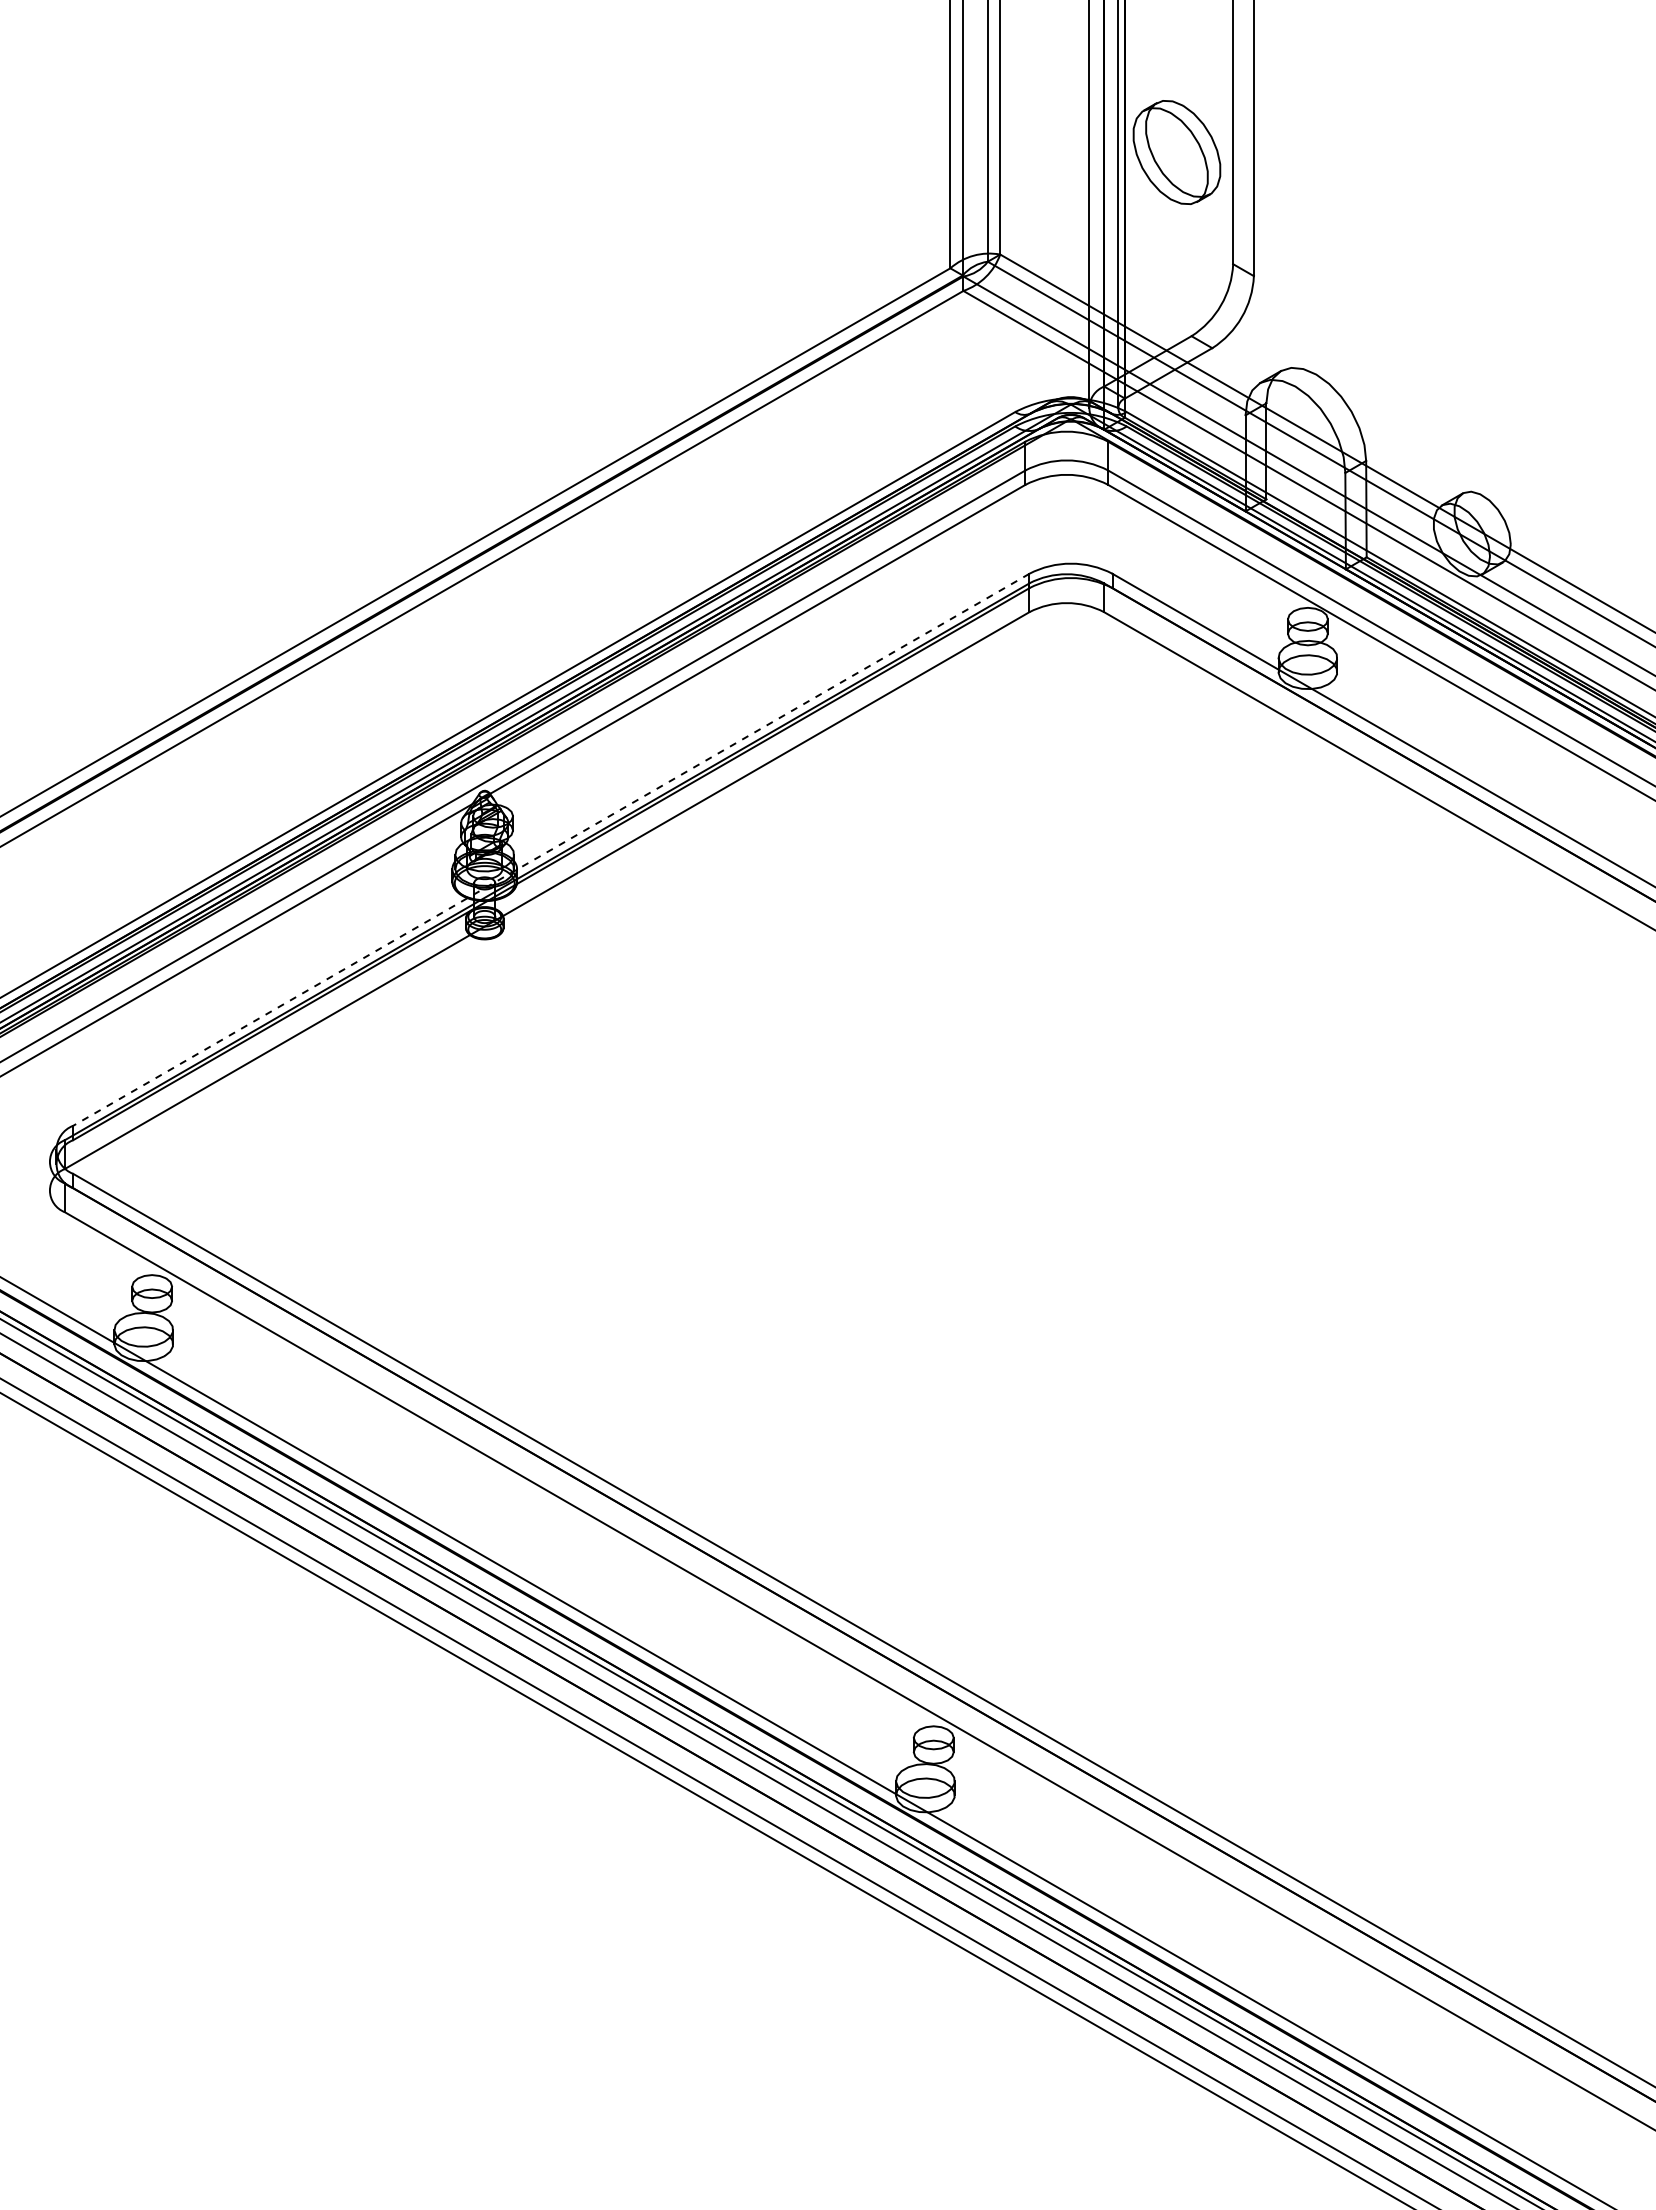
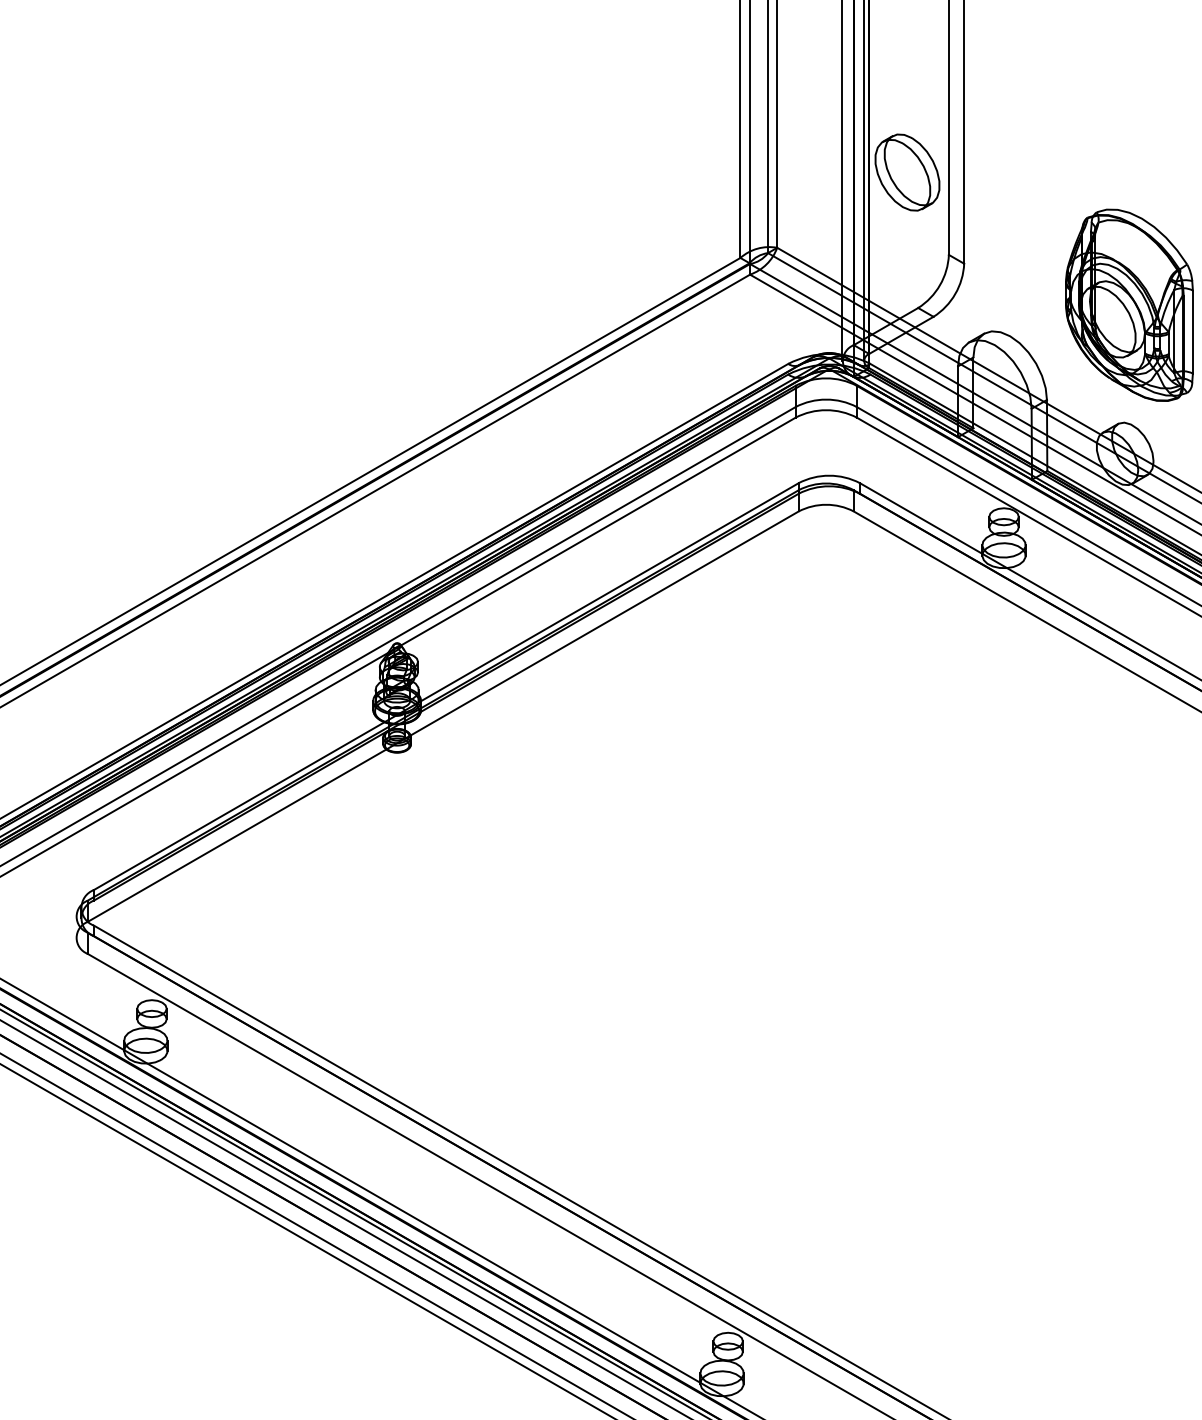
part: (1477, 332) -> (1129, 305), added
line: (550, 850) -> (445, 687), dashed -> solid

